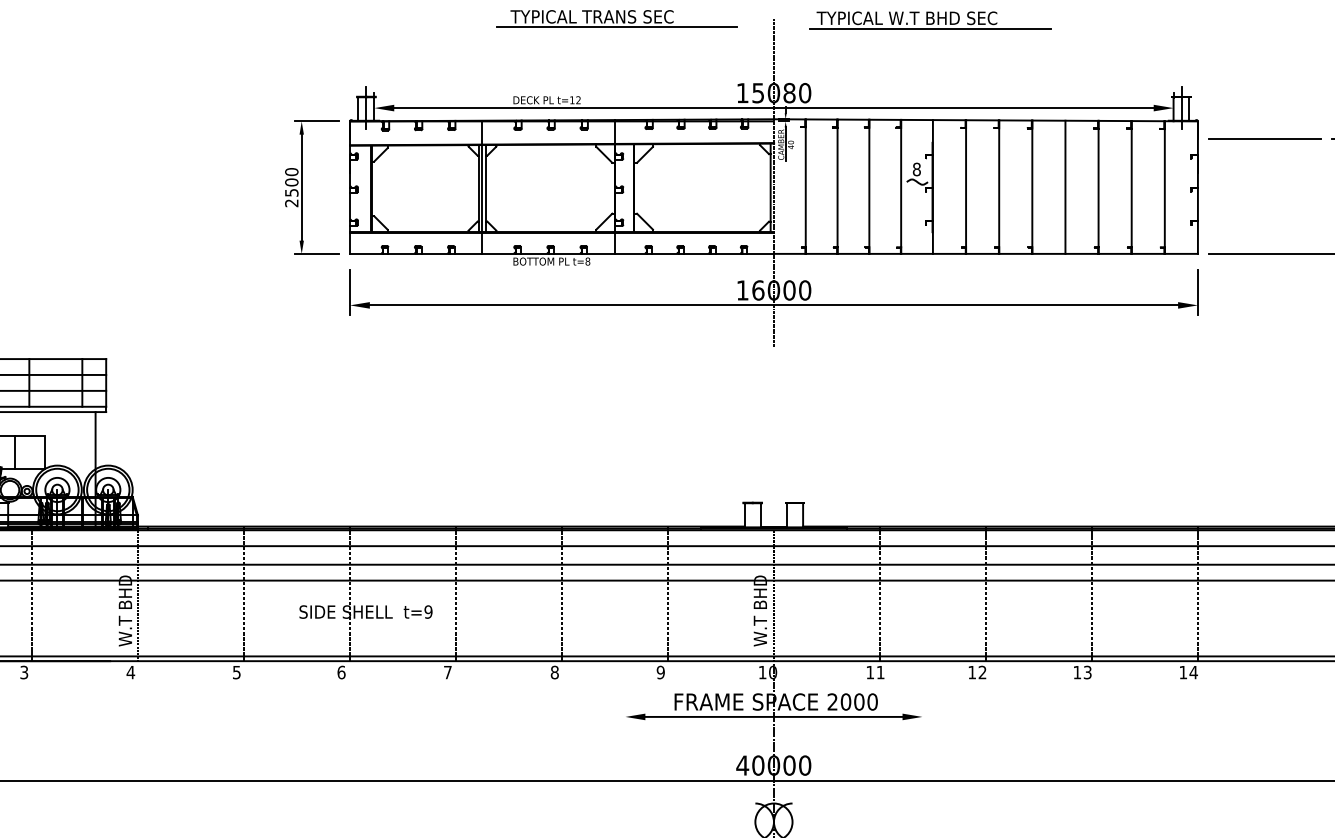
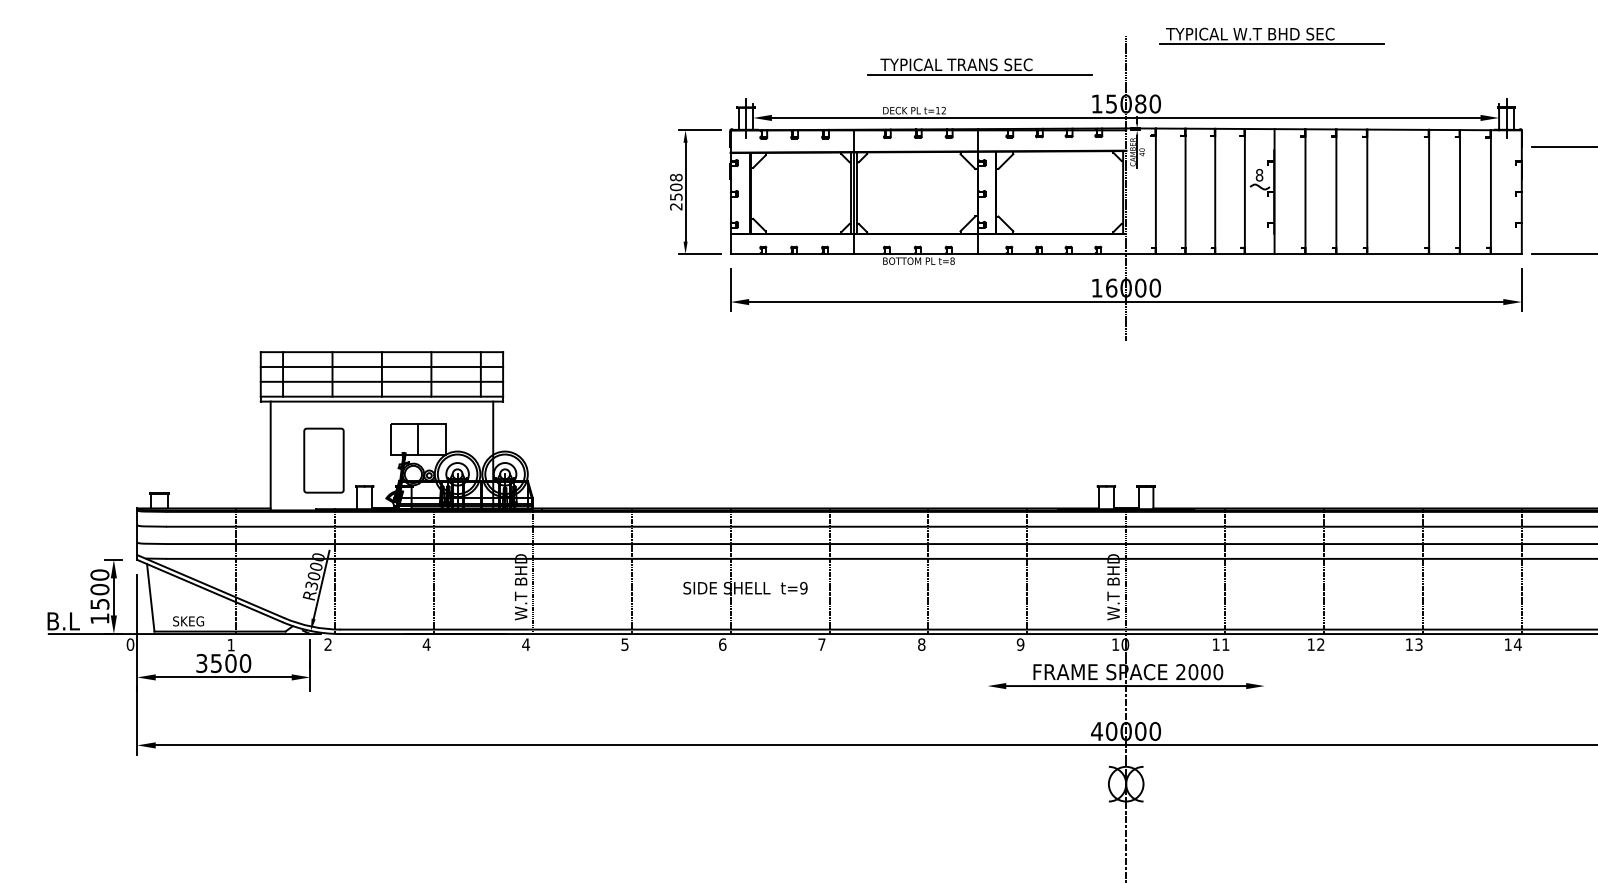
part: (616, 18) -> (979, 66), moved
text: (292, 171) -> (676, 177), 2500 -> 2508
line: (1065, 186) -> (1398, 191), removed
text: (24, 672) -> (426, 644), 3 -> 4

